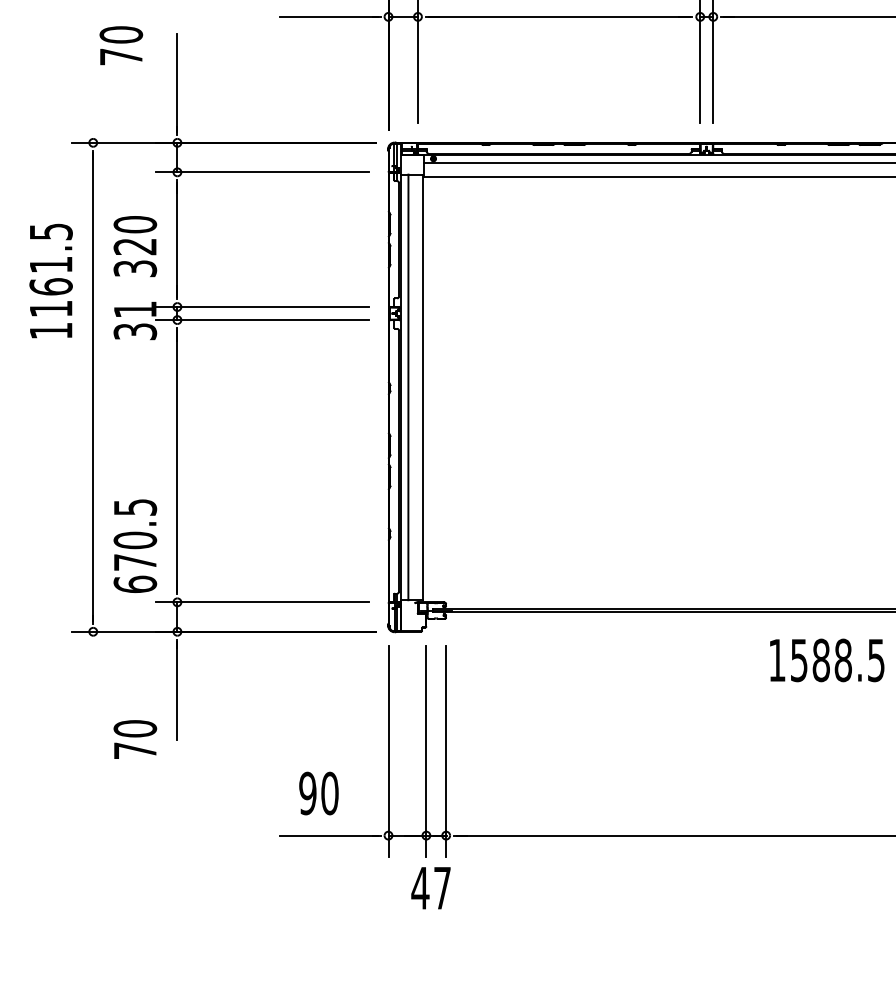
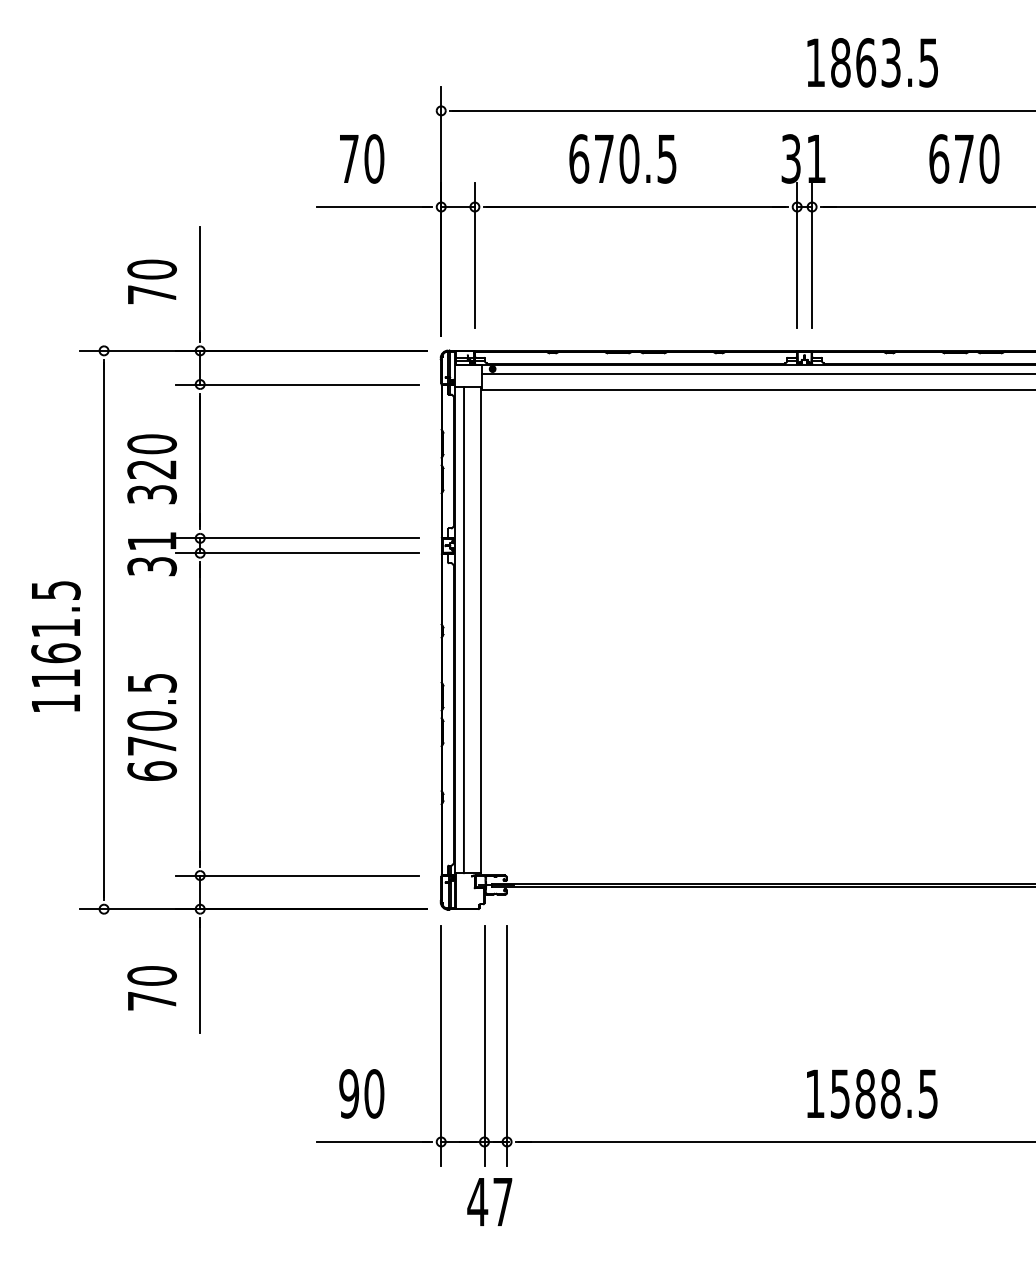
text: (120, 45) -> (151, 281), moved
text: (50, 280) -> (55, 646), moved
text: (134, 546) -> (151, 727), moved
text: (827, 660) -> (872, 1093), moved
text: (134, 739) -> (151, 988), moved

